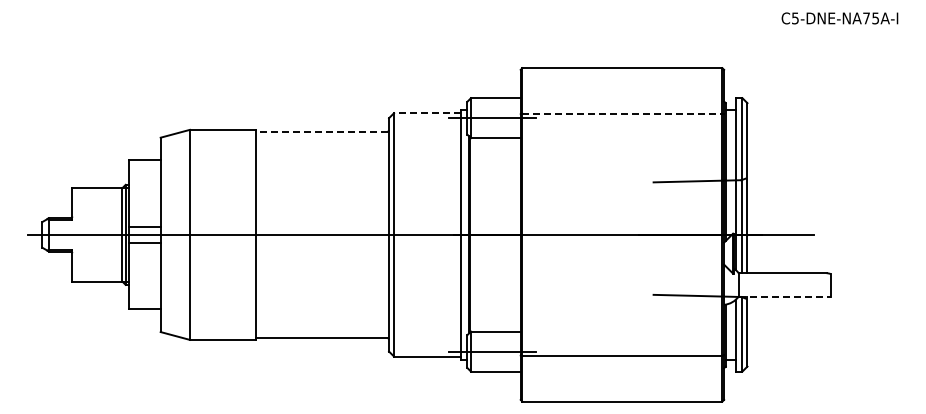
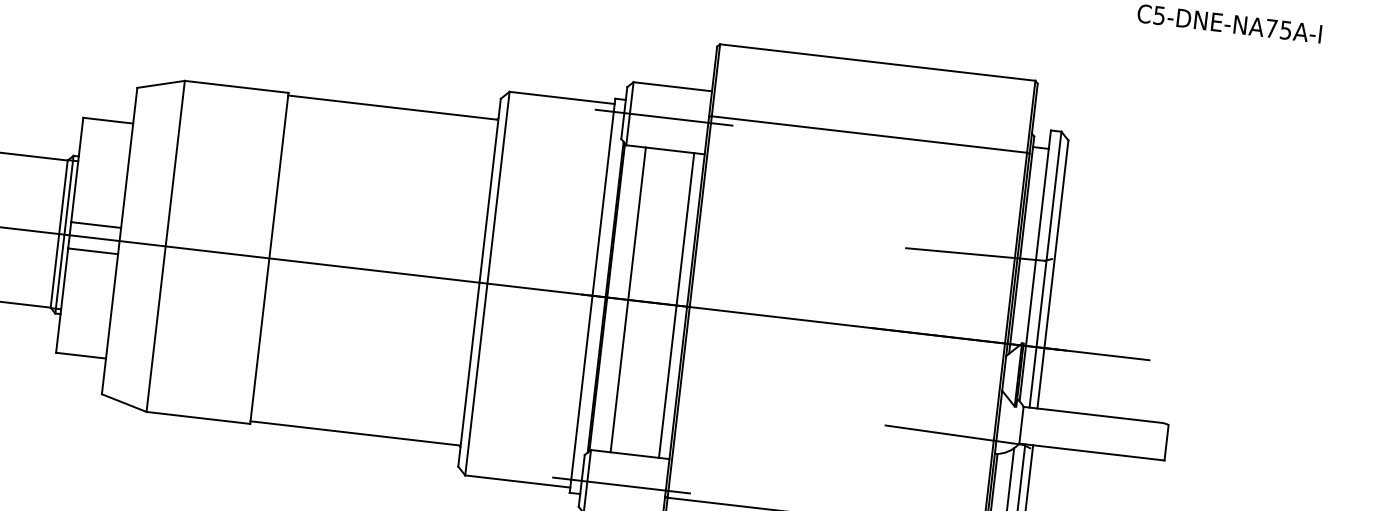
line: (426, 113) -> (560, 98), dashed -> solid
line: (622, 113) -> (869, 133), dashed -> solid
line: (321, 131) -> (391, 107), dashed -> solid
line: (483, 234) -> (628, 299), added
line: (514, 234) -> (677, 304), added
line: (785, 296) -> (1093, 452), dashed -> solid

